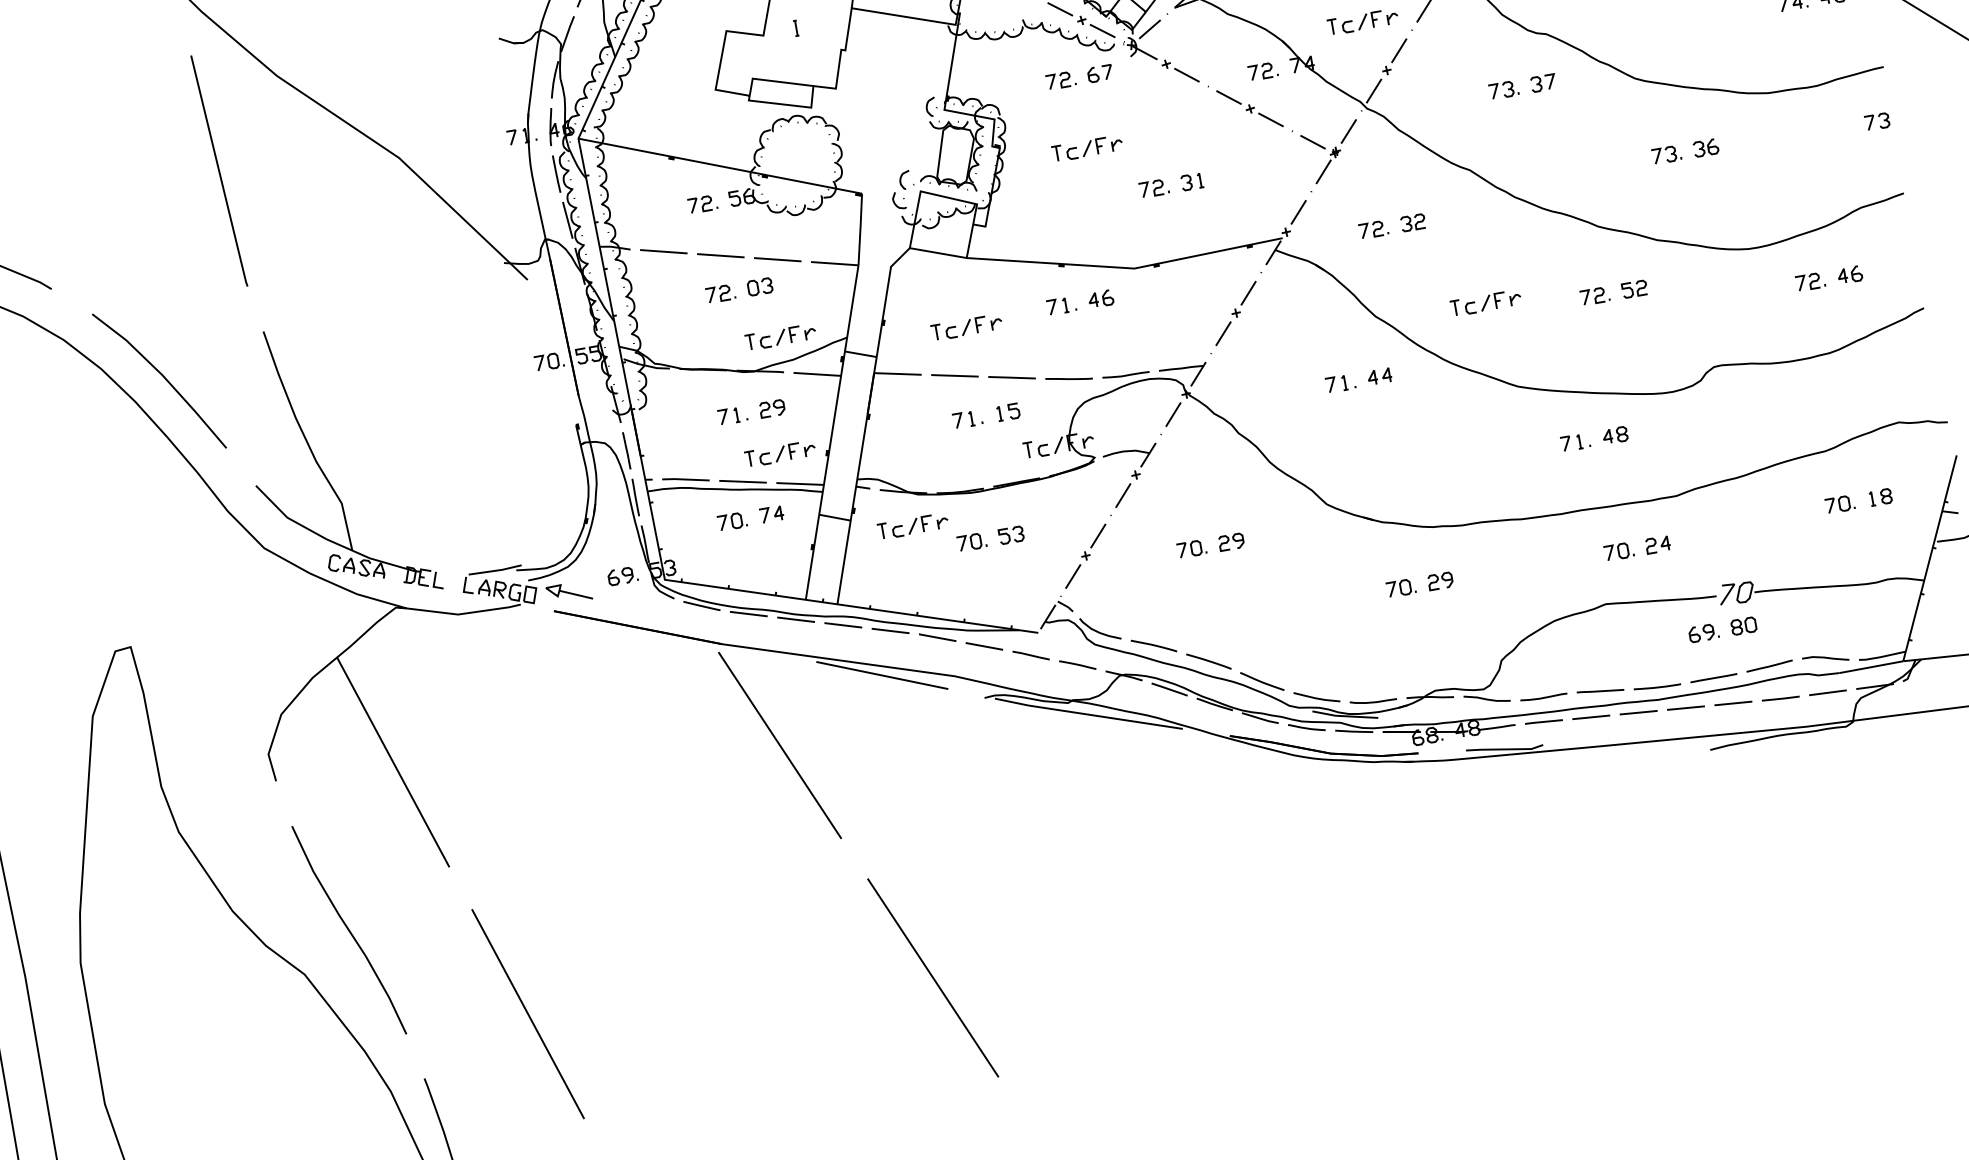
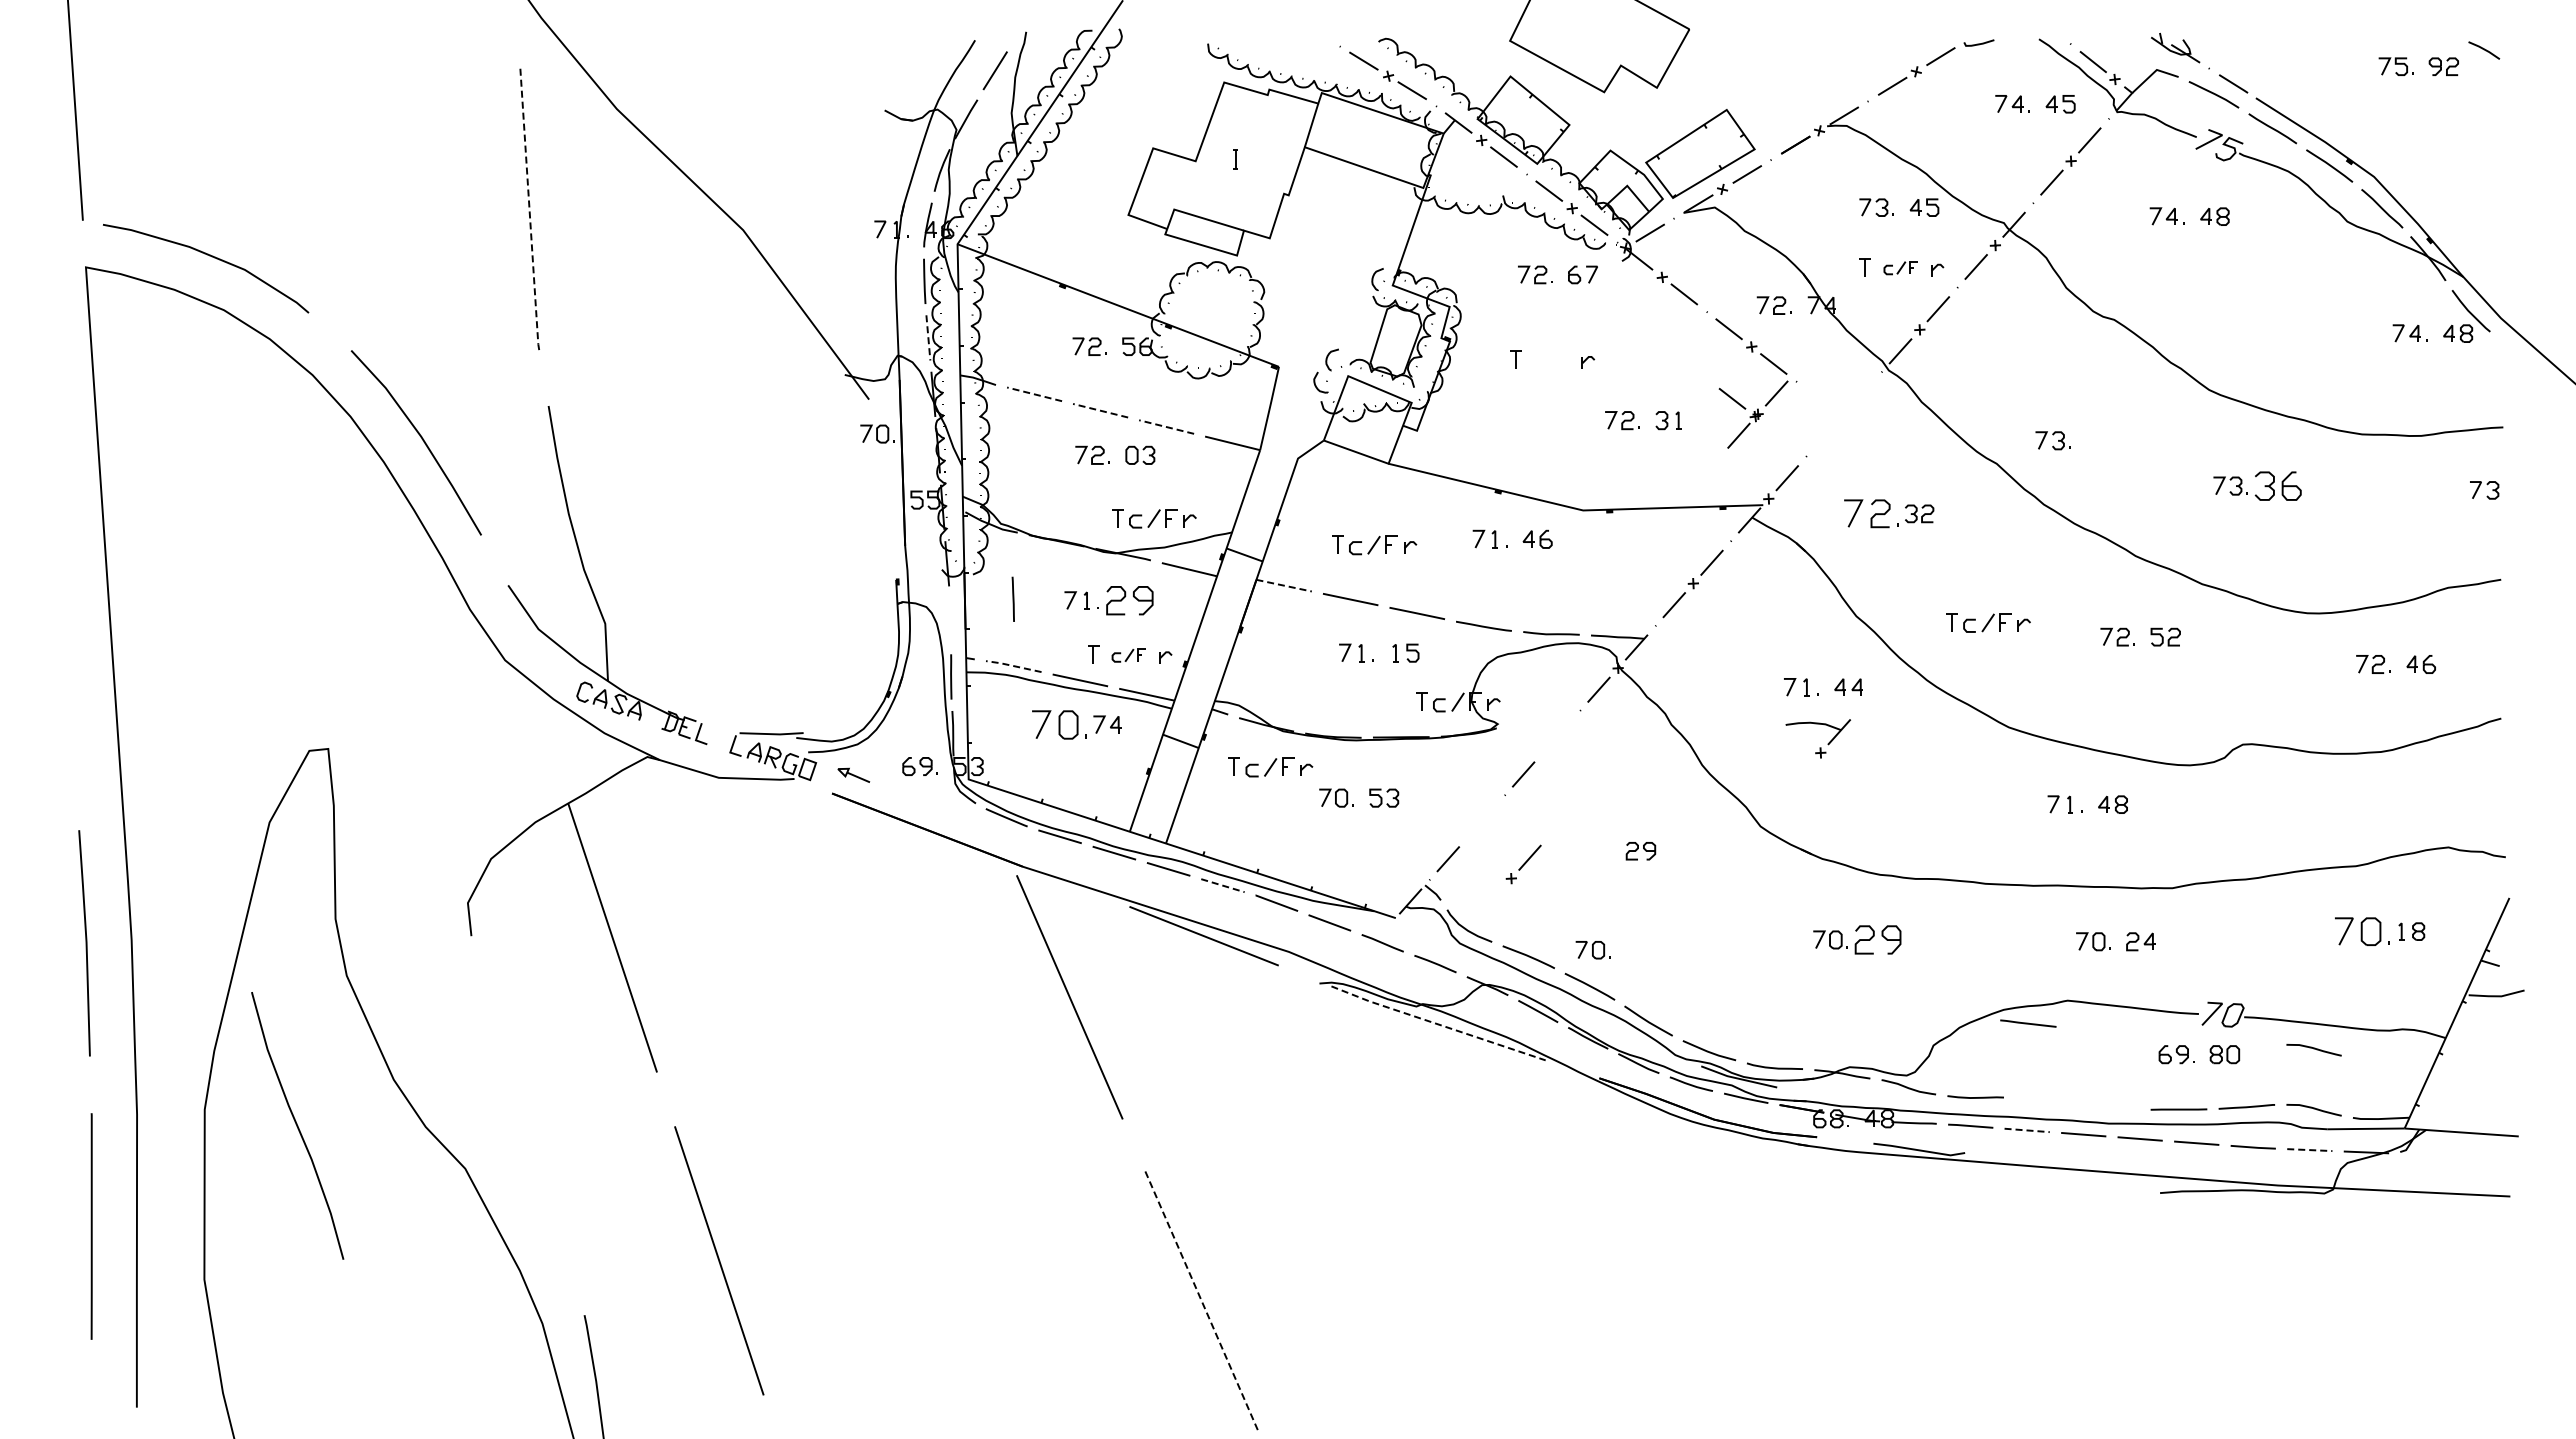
part: (1361, 21) -> (1900, 267), size x0.7
part: (1543, 82) -> (2101, 376), removed
part: (1503, 89) -> (2052, 440), moved
part: (1706, 147) -> (2278, 485), size x1.6
part: (1086, 148) -> (1551, 359), removed
part: (1332, 152) -> (1753, 414), moved
line: (219, 170) -> (529, 208), solid -> dashed
line: (567, 220) -> (928, 337), solid -> dashed
part: (1373, 229) -> (1871, 513), size x1.6
line: (663, 251) -> (1034, 394), solid -> dashed
line: (720, 255) -> (1100, 410), solid -> dashed
line: (777, 259) -> (1166, 426), solid -> dashed
part: (549, 361) -> (877, 433), moved
line: (897, 373) -> (1283, 585), solid -> dashed
part: (772, 408) -> (1129, 600), size x1.6
line: (625, 450) -> (1012, 598), moved
part: (779, 454) -> (1128, 655), size x0.7
part: (1134, 470) -> (1819, 747), moved
line: (685, 479) -> (1013, 665), solid -> dashed
part: (1839, 504) -> (2362, 931), size x1.6
part: (732, 521) -> (1059, 724), size x1.6
part: (1093, 542) -> (1523, 864), moved
part: (1191, 549) -> (1592, 950), moved
part: (1440, 580) -> (1878, 939), size x1.6
part: (569, 593) -> (853, 775), size x0.6
curve: (1816, 609) -> (2313, 1049), added
line: (890, 630) -> (1222, 885), solid -> dashed
line: (1657, 687) -> (2110, 1108), removed
line: (1600, 691) -> (2028, 1023), moved
line: (1827, 693) -> (2309, 1150), solid -> dashed
line: (1088, 714) -> (1437, 1024), solid -> dashed
line: (1591, 717) -> (2027, 1130), solid -> dashed
curve: (349, 929) -> (297, 1125), moved
line: (932, 978) -> (1201, 1301), solid -> dashed

